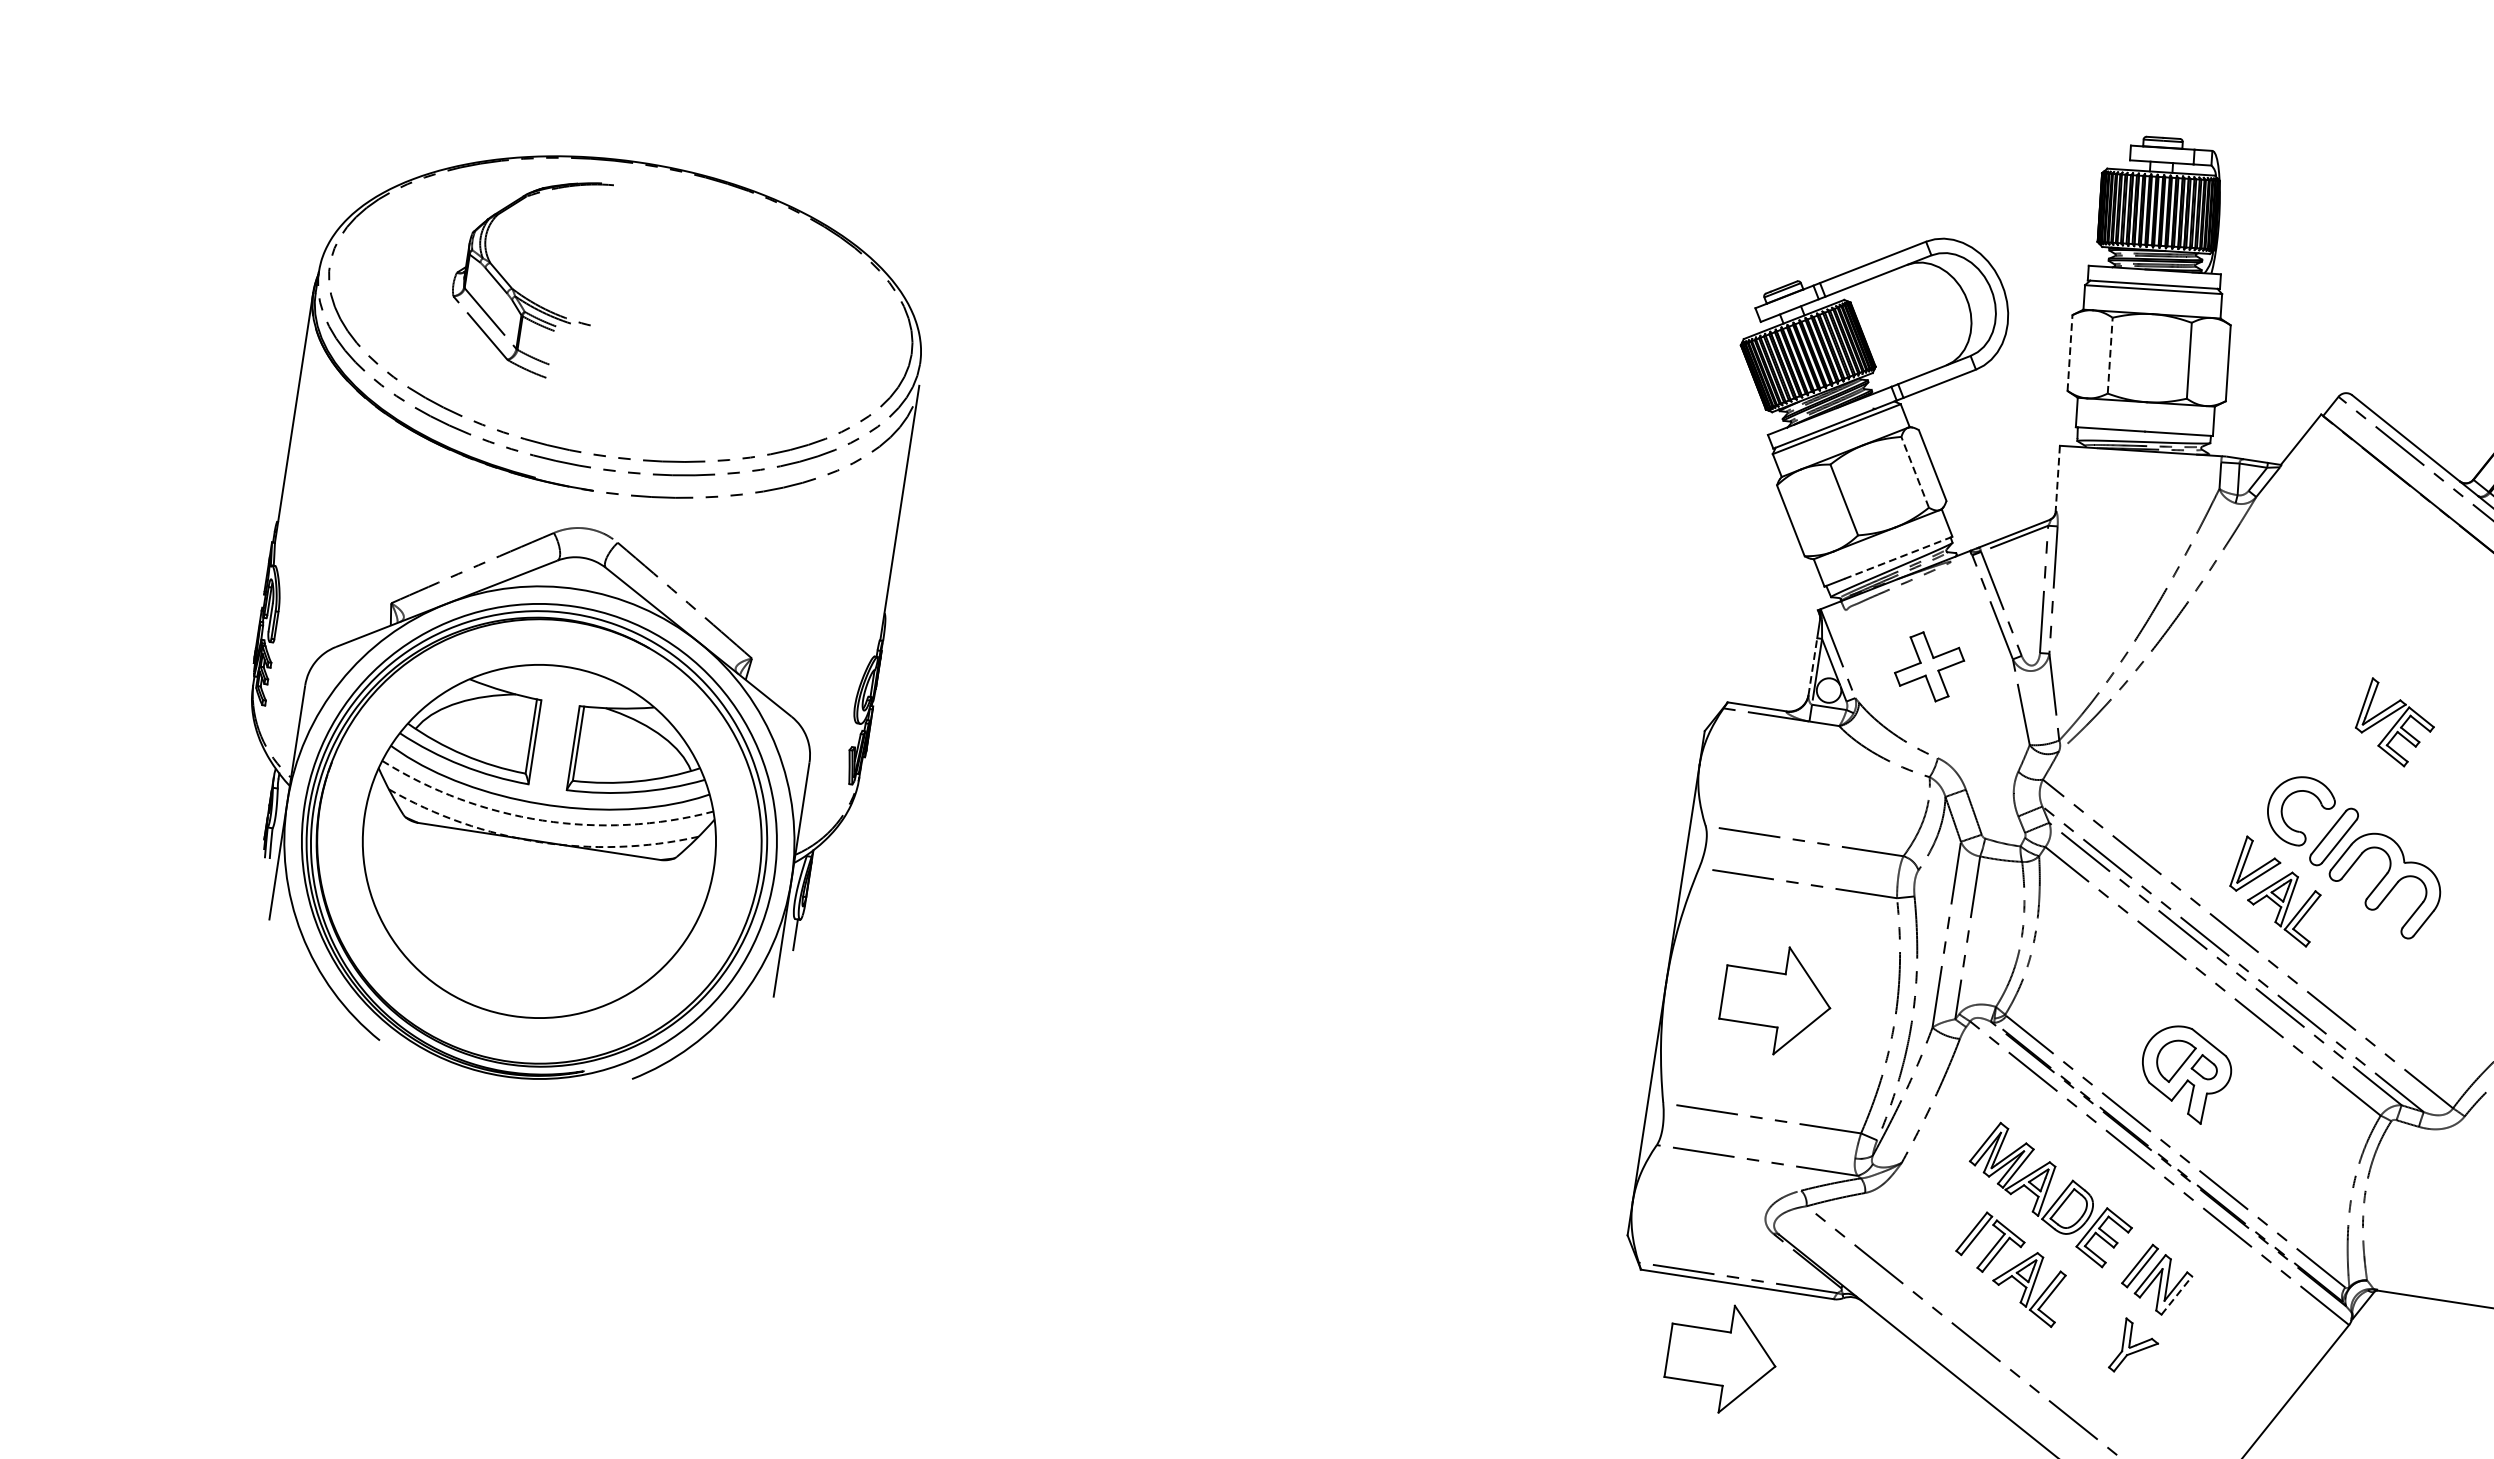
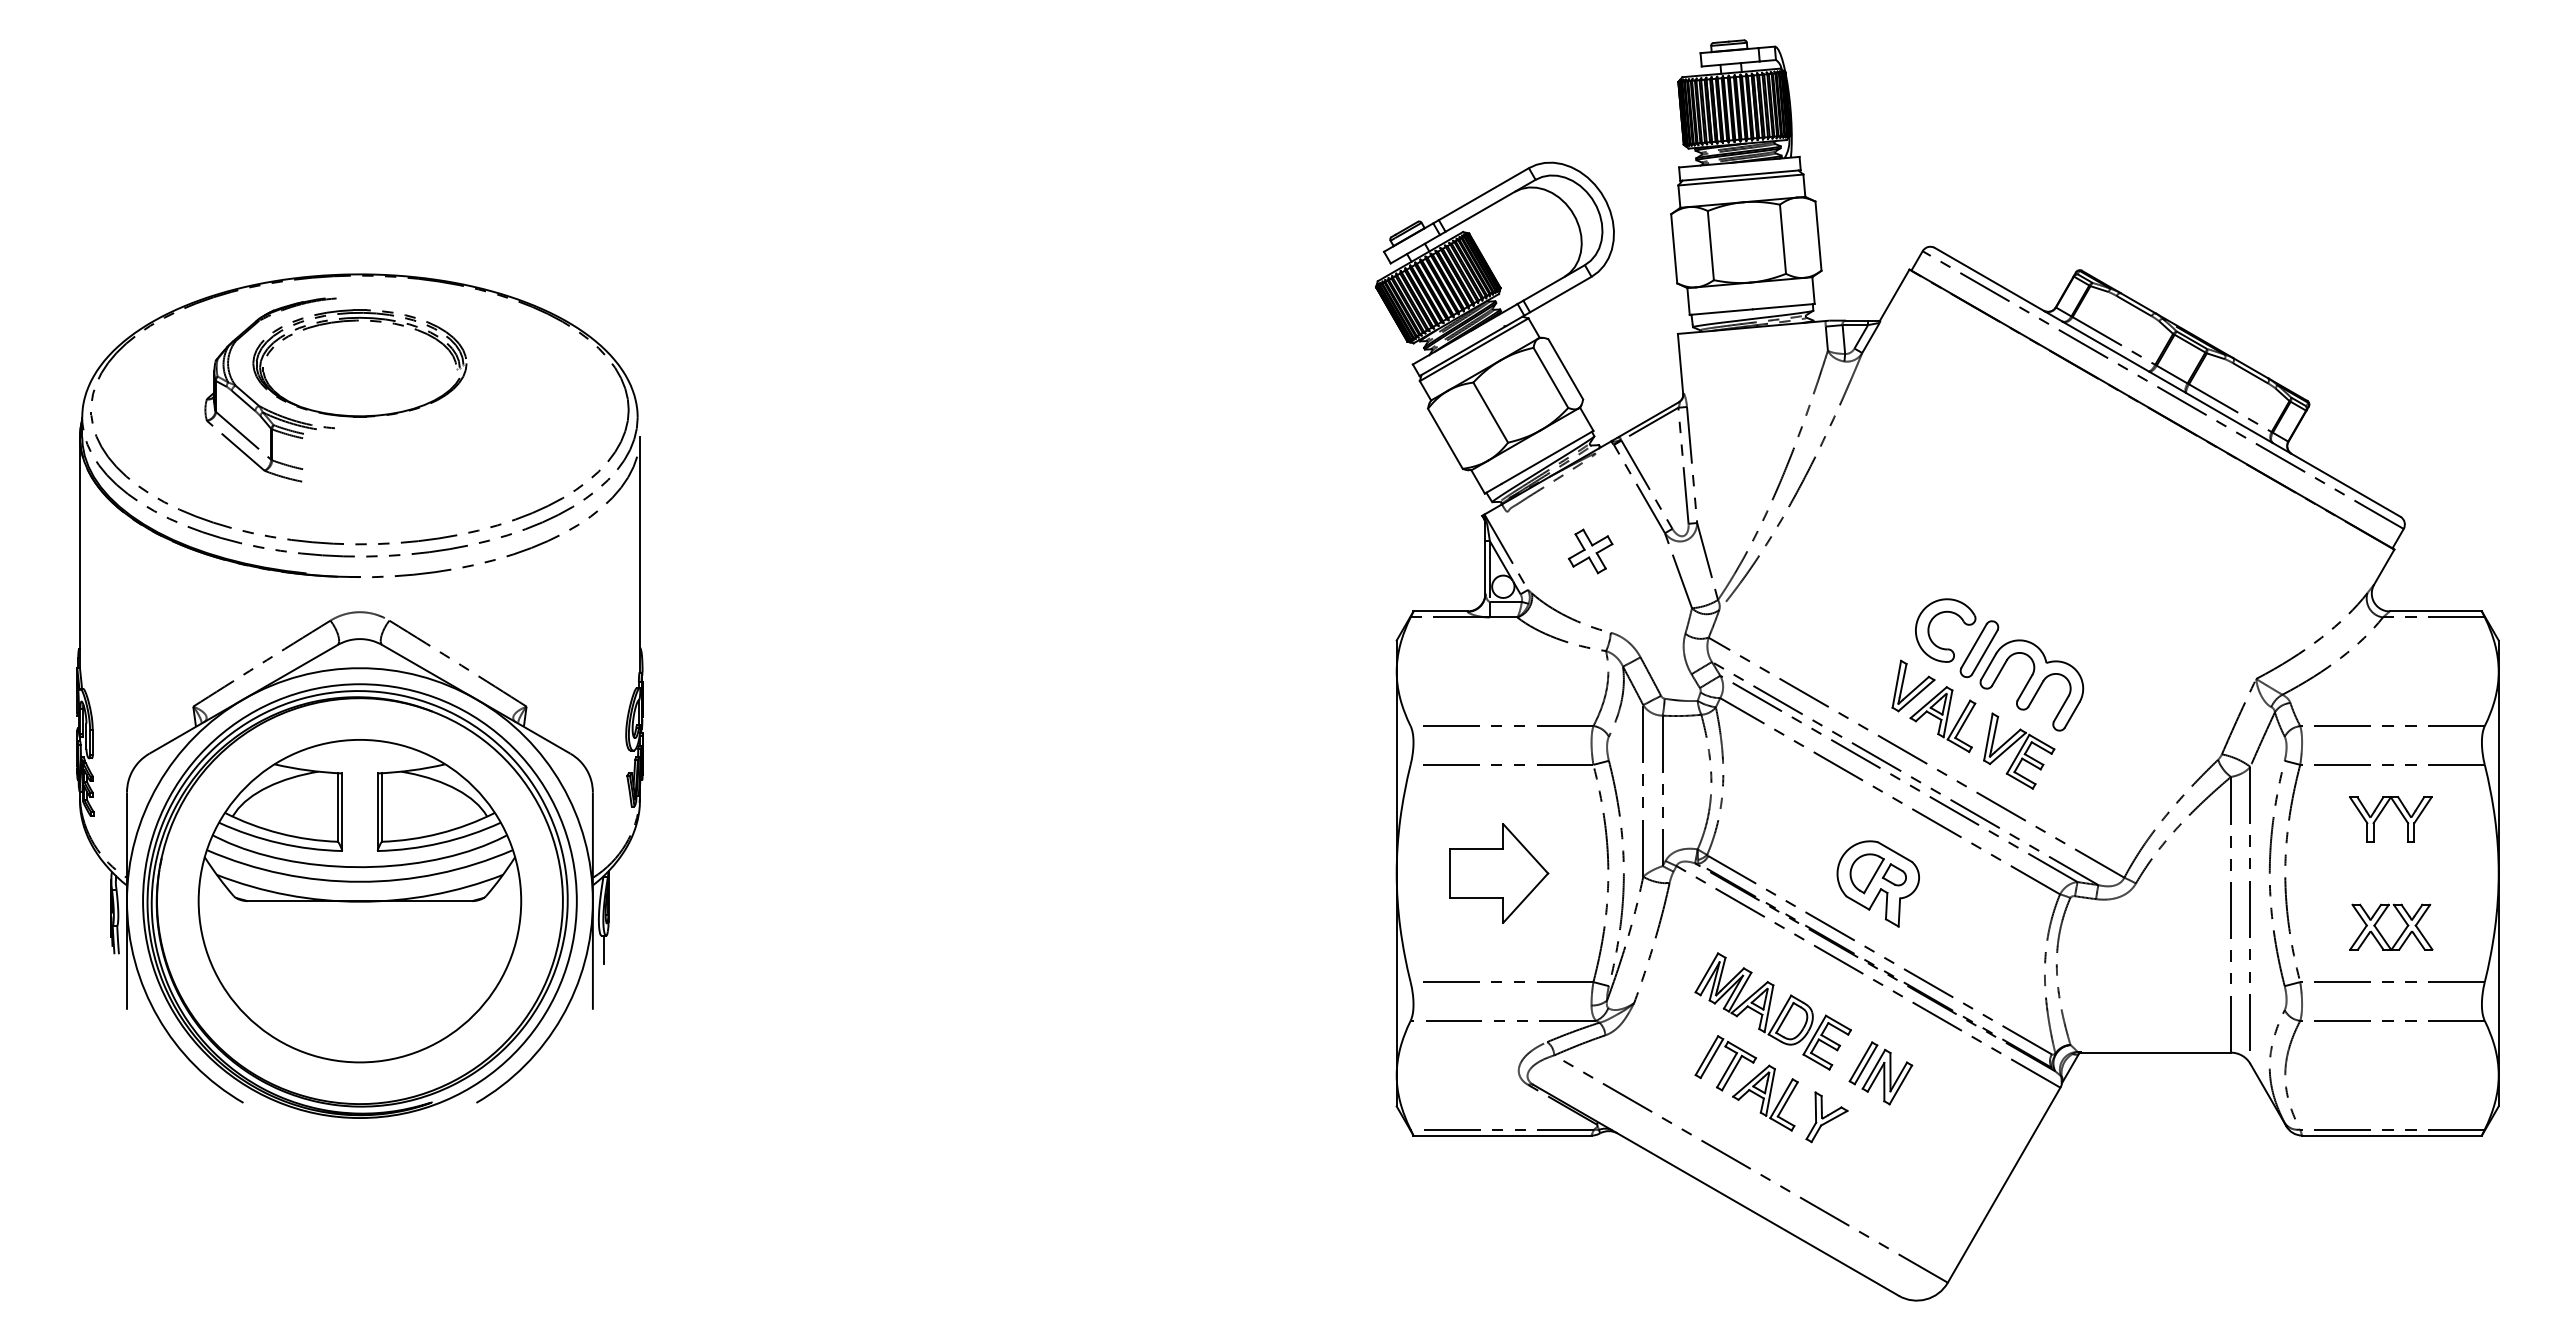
part: (633, 213) -> (358, 321), added
line: (2070, 352) -> (1674, 248), dashed -> solid
line: (2109, 355) -> (1710, 245), dashed -> solid
line: (1914, 471) -> (1550, 377), dashed -> solid
line: (2057, 479) -> (1680, 364), dashed -> solid
line: (1898, 557) -> (1547, 457), dashed -> solid
line: (1812, 666) -> (1485, 567), dashed -> solid
part: (1929, 666) -> (1590, 551), size x0.71
part: (2395, 722) -> (2019, 750), moved
arc: (542, 820) -> (359, 881), dashed -> solid
arc: (538, 841) -> (359, 901), dashed -> solid
line: (2177, 1295) -> (1901, 1084), dashed -> solid
part: (2134, 1347) -> (1826, 1117), moved
part: (1722, 1358) -> (1499, 1204), removed

